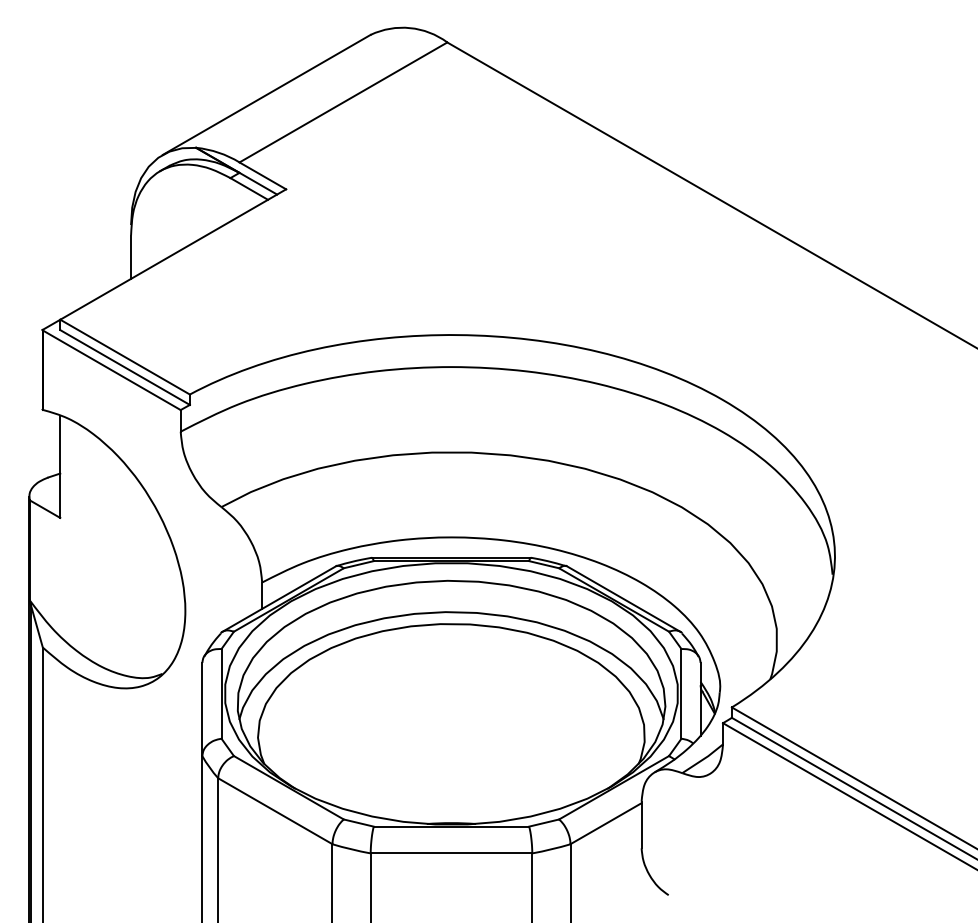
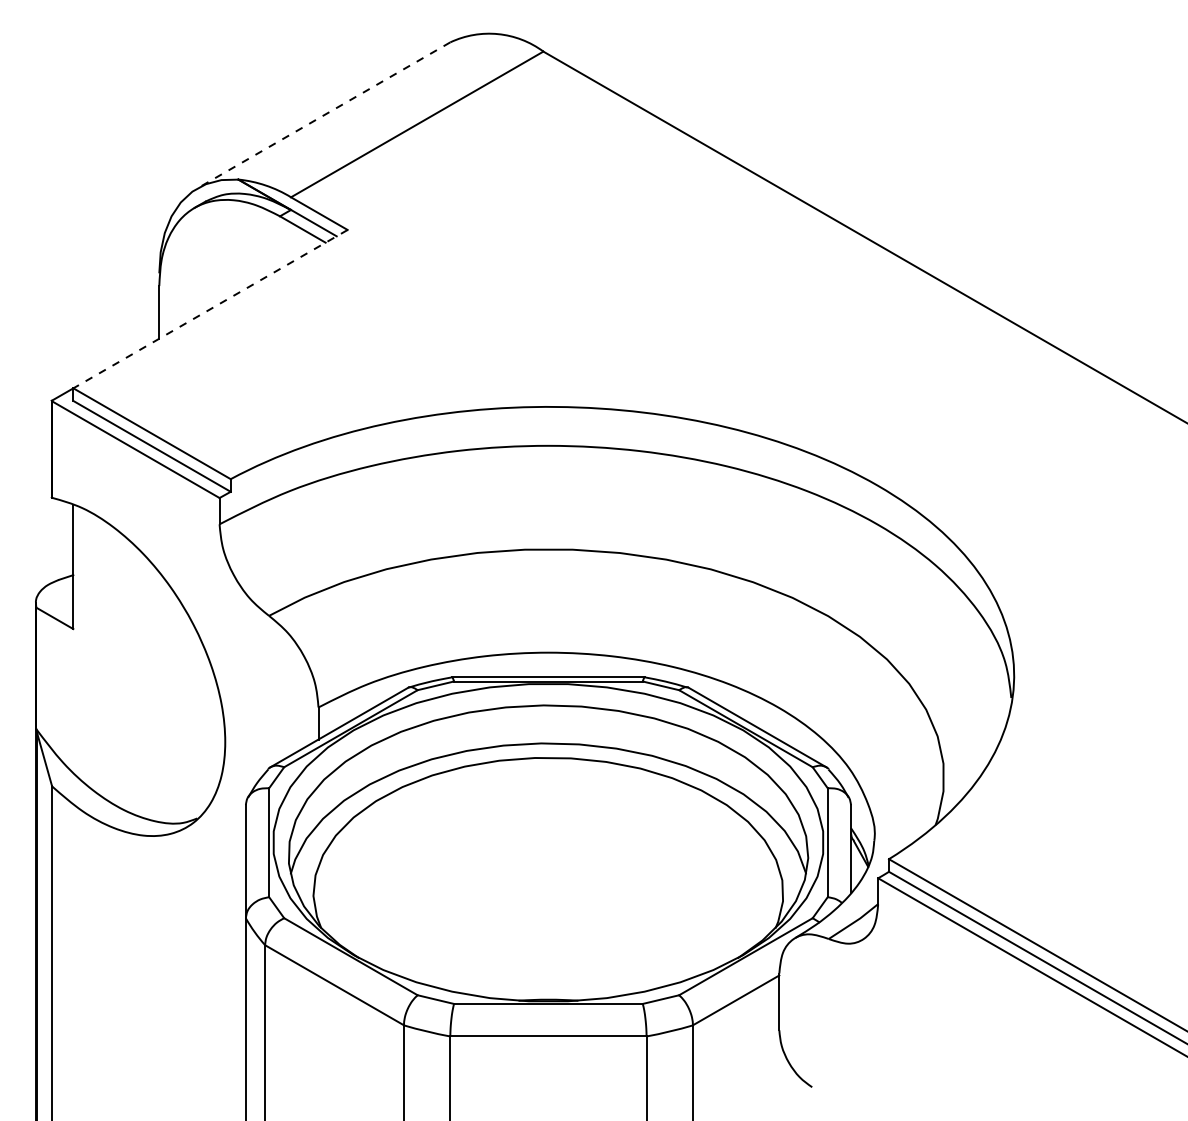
line: (267, 95) -> (324, 115), solid -> dashed
line: (173, 254) -> (210, 309), solid -> dashed

